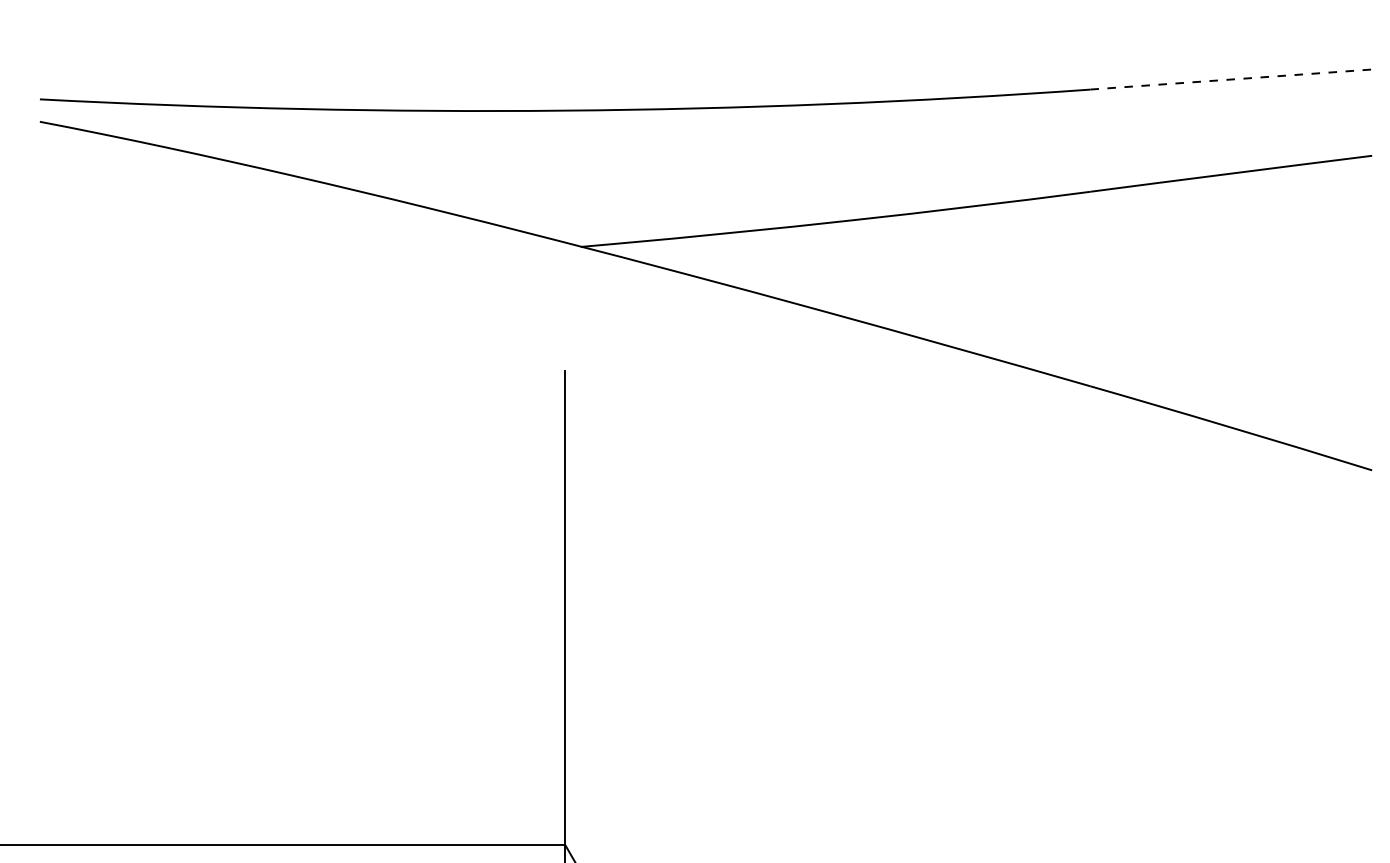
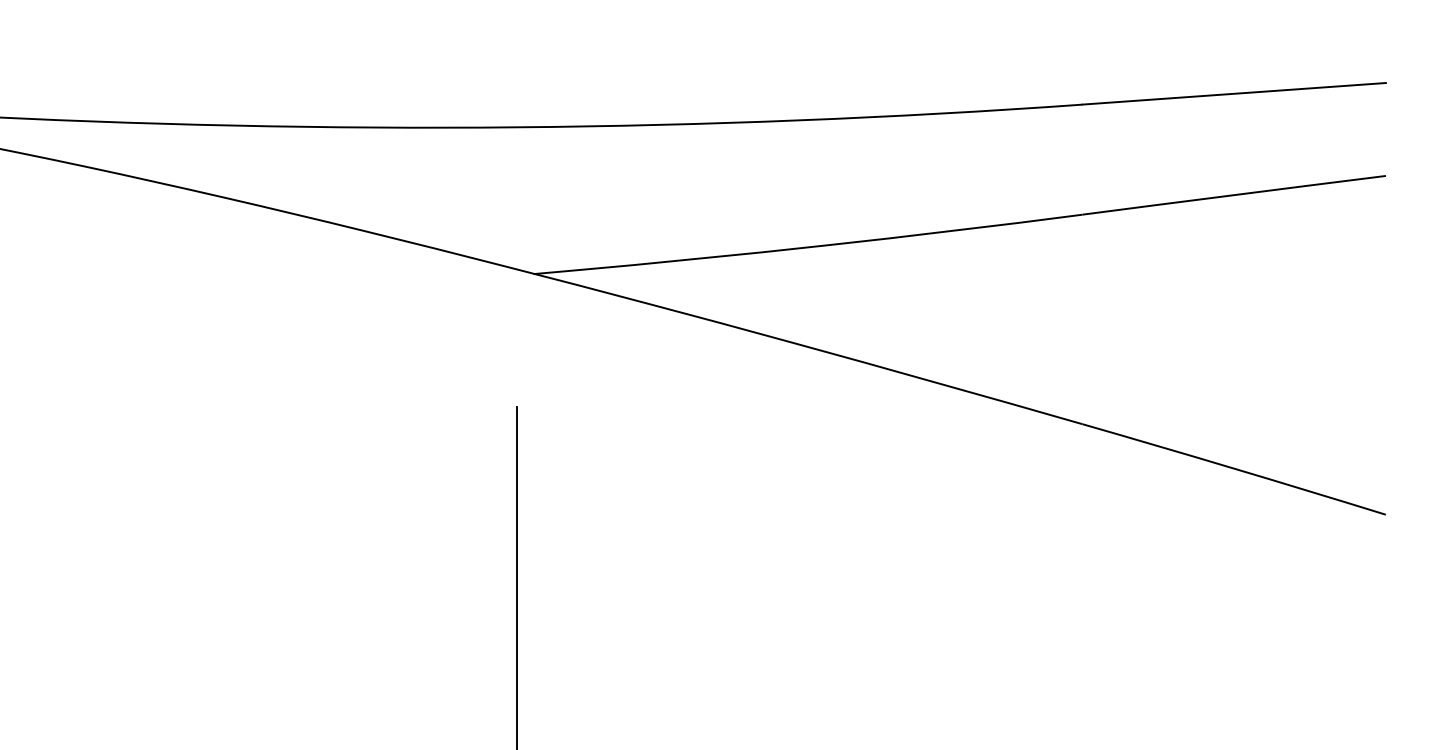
line: (1231, 79) -> (1234, 93), dashed -> solid

